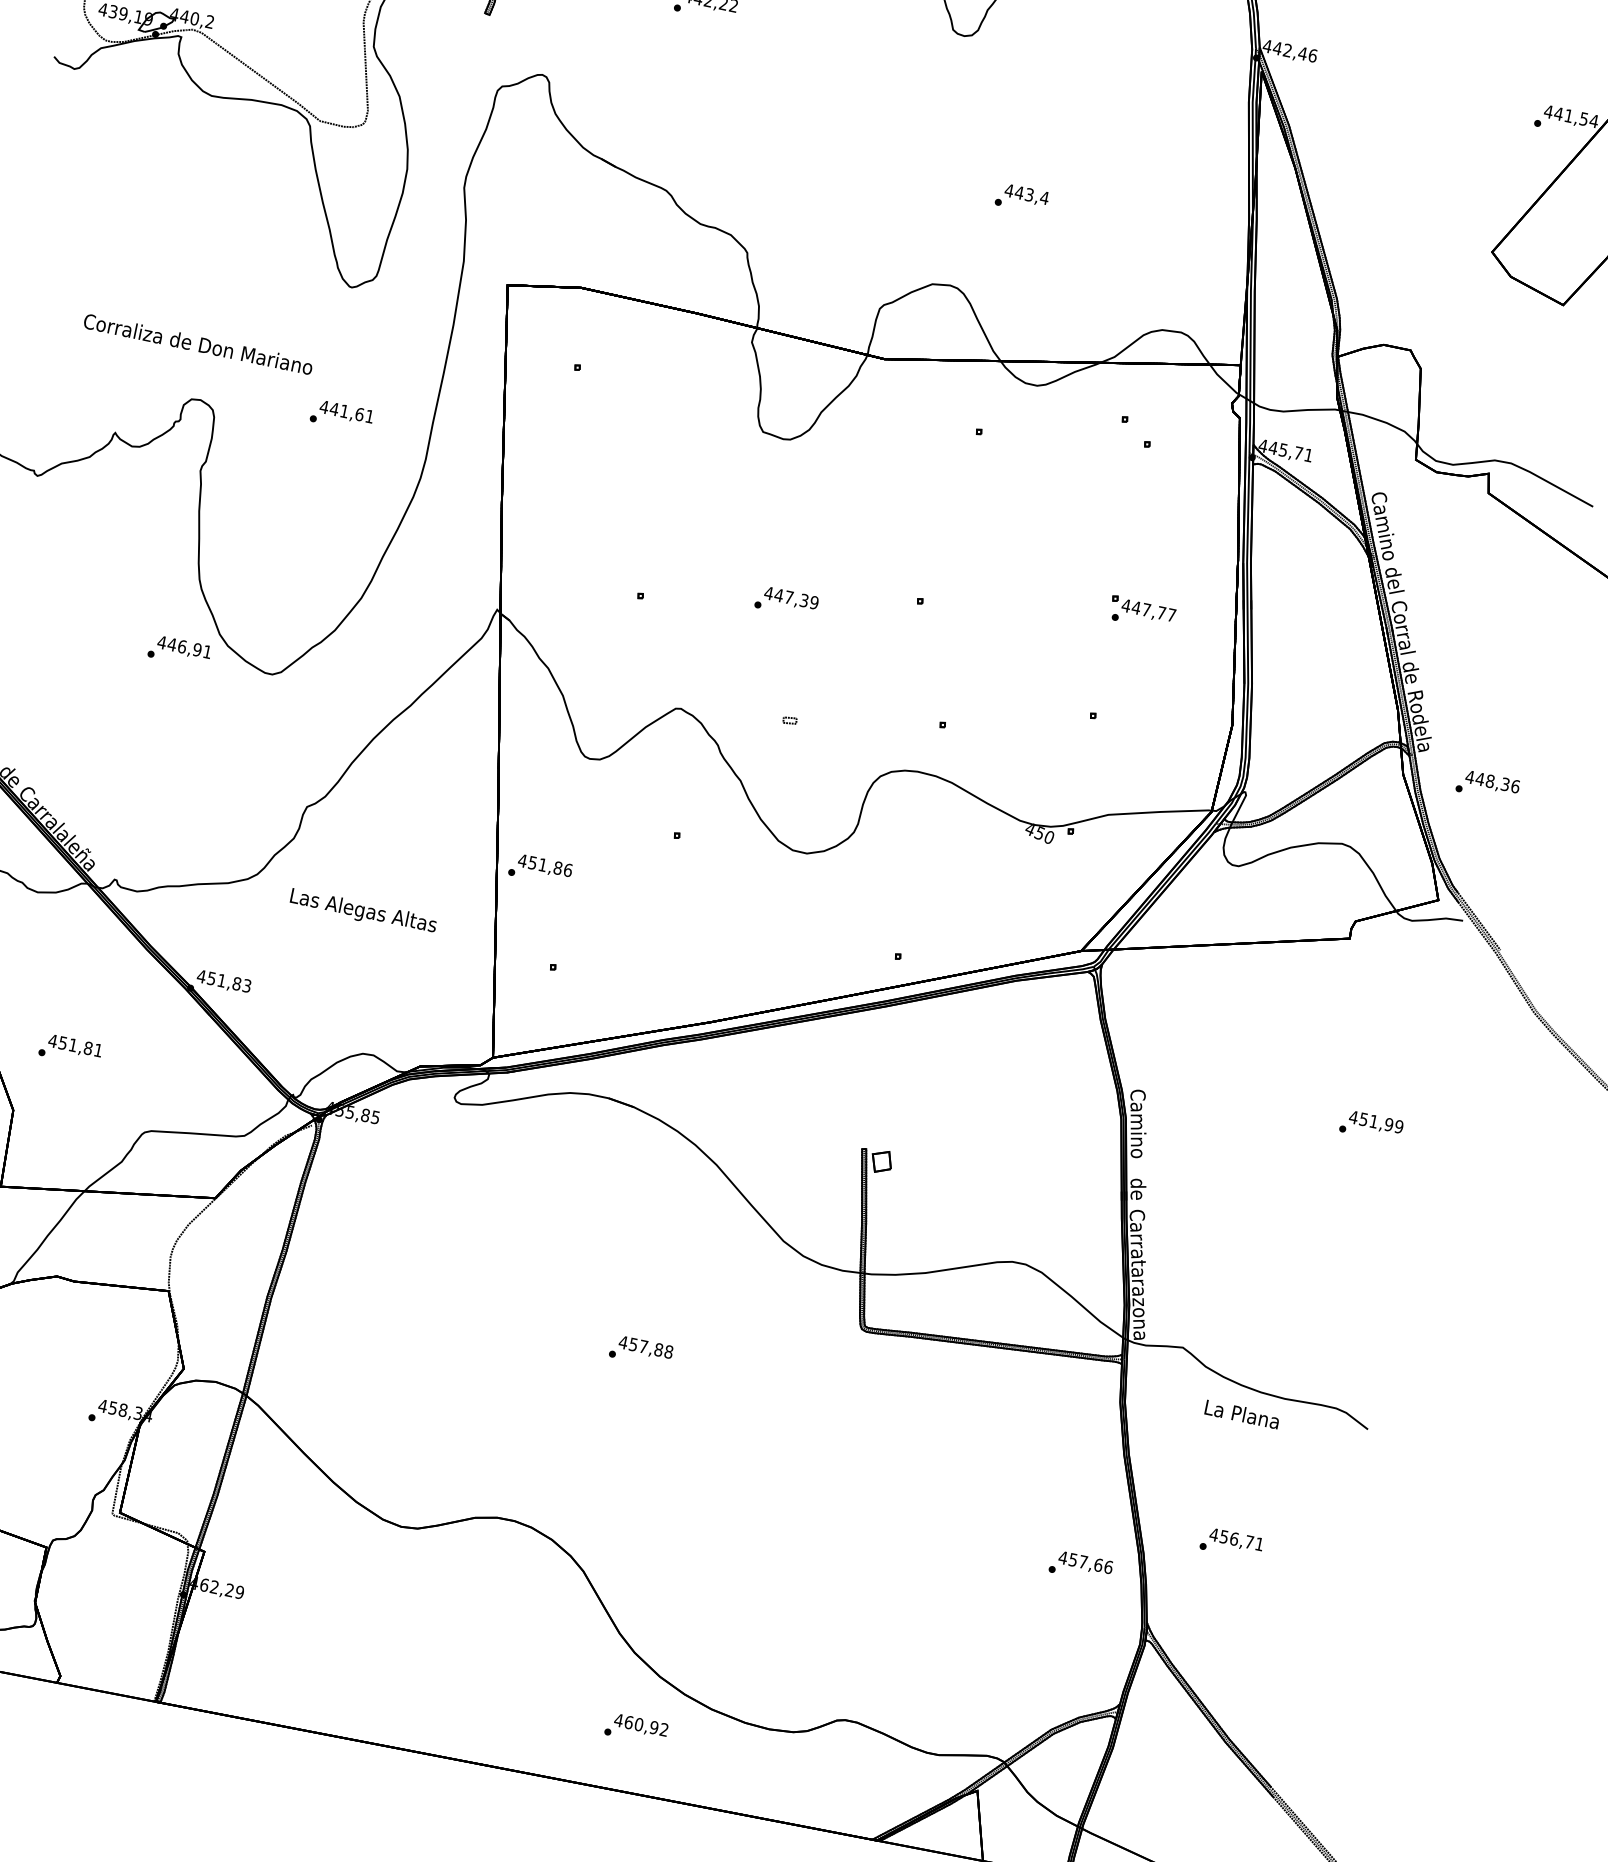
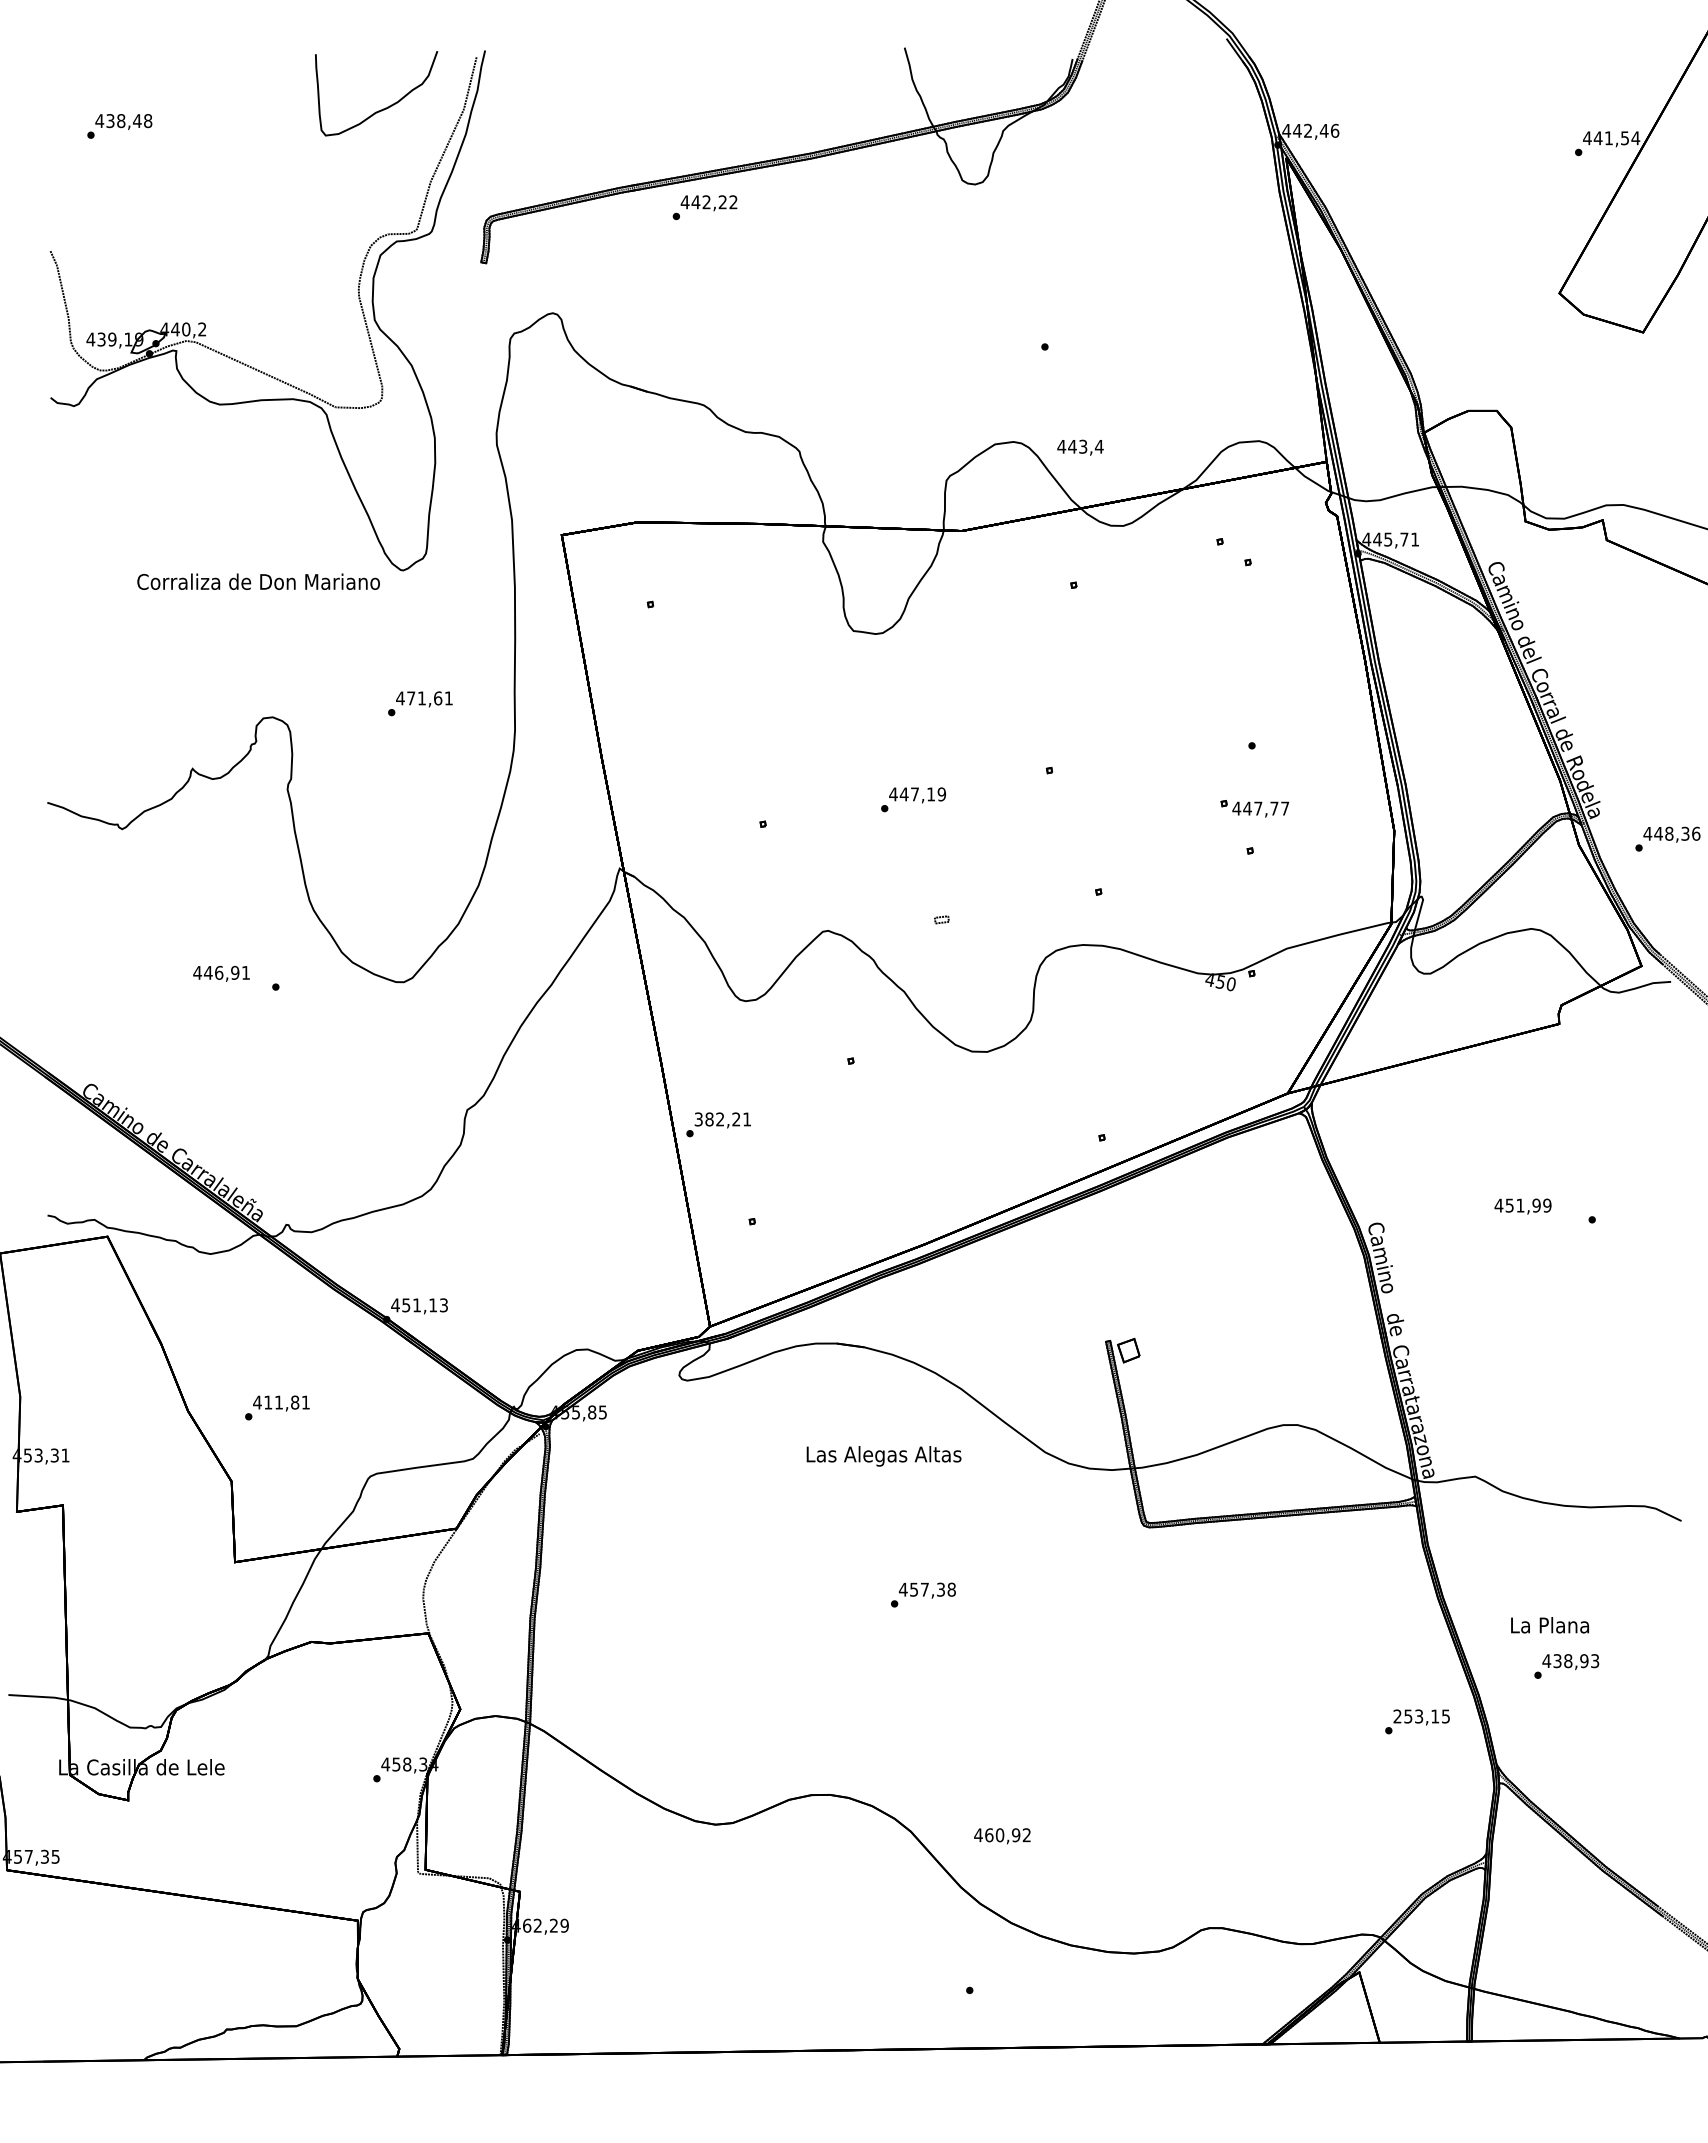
text: (1026, 195) -> (1080, 447), moved
text: (198, 343) -> (258, 581), moved
text: (333, 409) -> (410, 698), 441,61 -> 471,61
text: (804, 600) -> (931, 794), 447,39 -> 447,19
part: (1142, 609) -> (1254, 808), moved
text: (184, 647) -> (221, 973), moved
text: (544, 865) -> (722, 1119), 451,86 -> 382,21
text: (362, 912) -> (883, 1456), moved
text: (237, 984) -> (433, 1305), 451,83 -> 451,13
text: (63, 1043) -> (268, 1402), 451,81 -> 411,81
text: (1375, 1122) -> (1522, 1206), moved
text: (658, 1349) -> (940, 1589), 457,88 -> 457,38
text: (1241, 1414) -> (1549, 1625), moved
text: (1241, 1541) -> (1576, 1661), 456,71 -> 438,93
text: (1085, 1562) -> (1421, 1716), 457,66 -> 253,15
text: (641, 1726) -> (1002, 1836), moved

